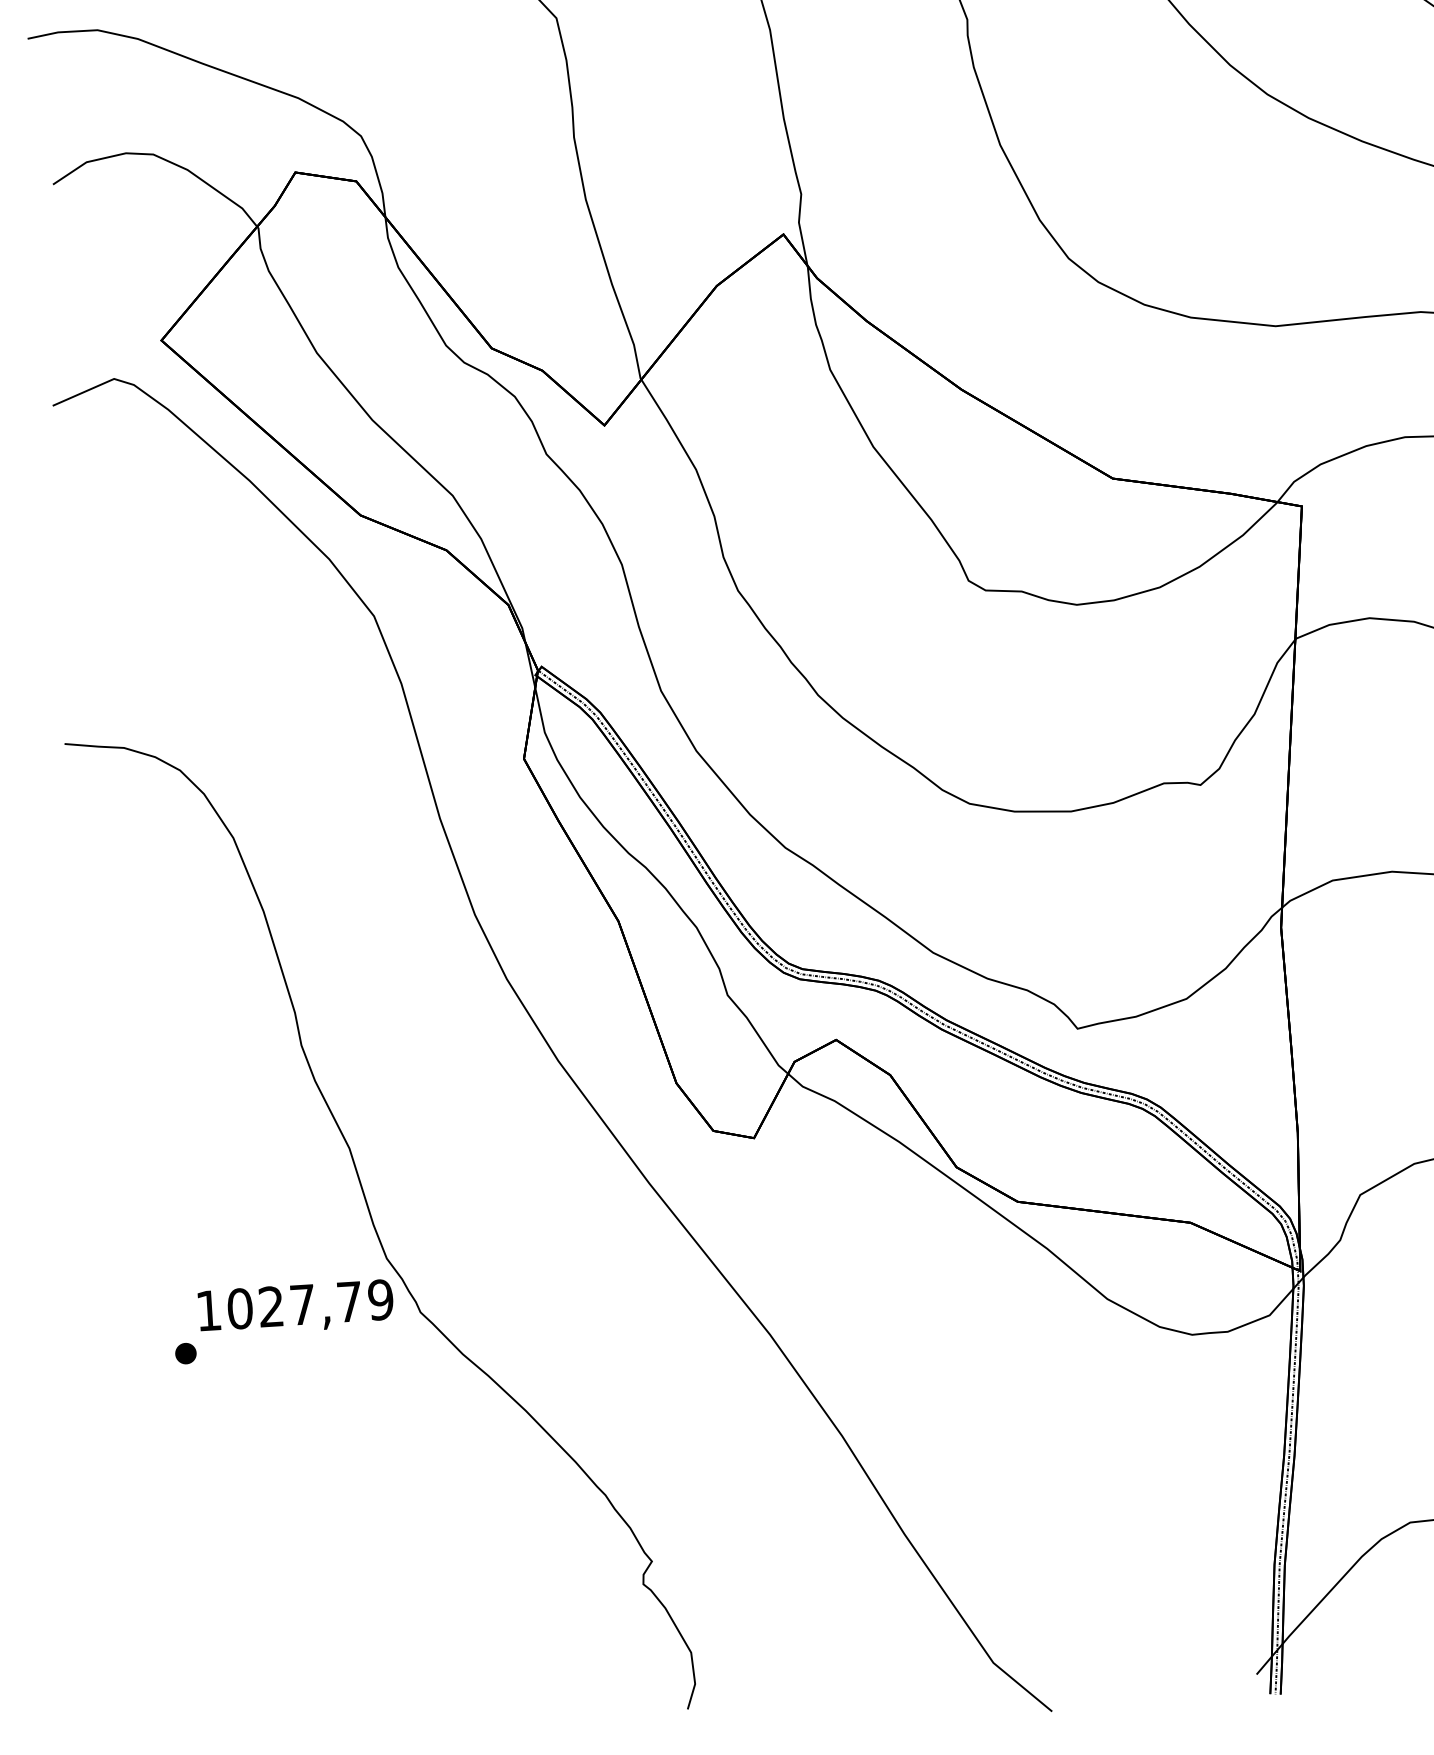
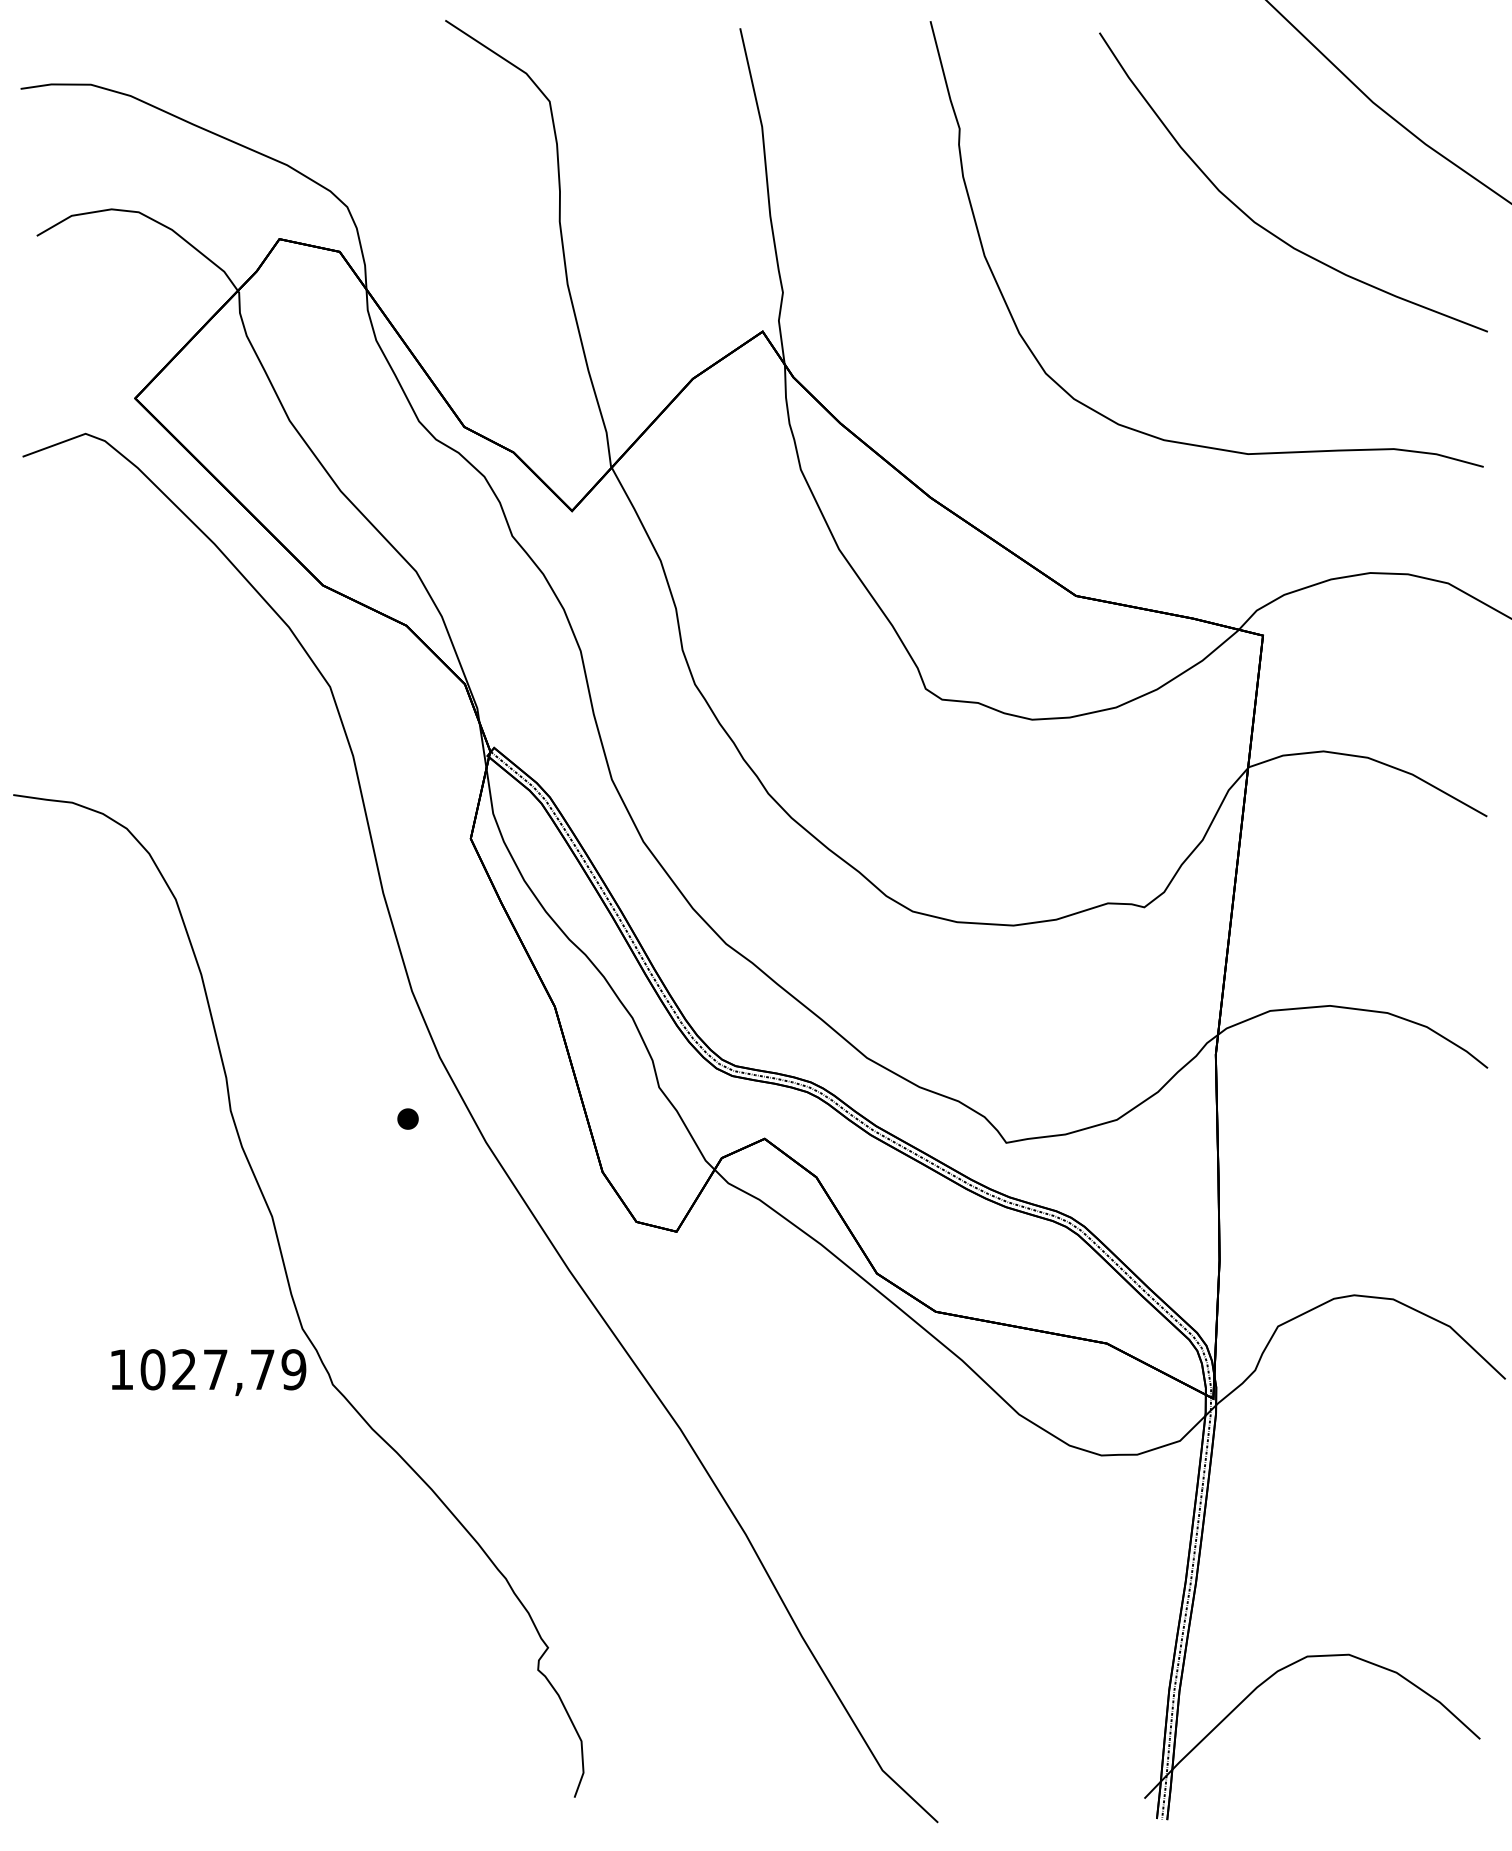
part: (185, 1353) -> (407, 1118), moved

